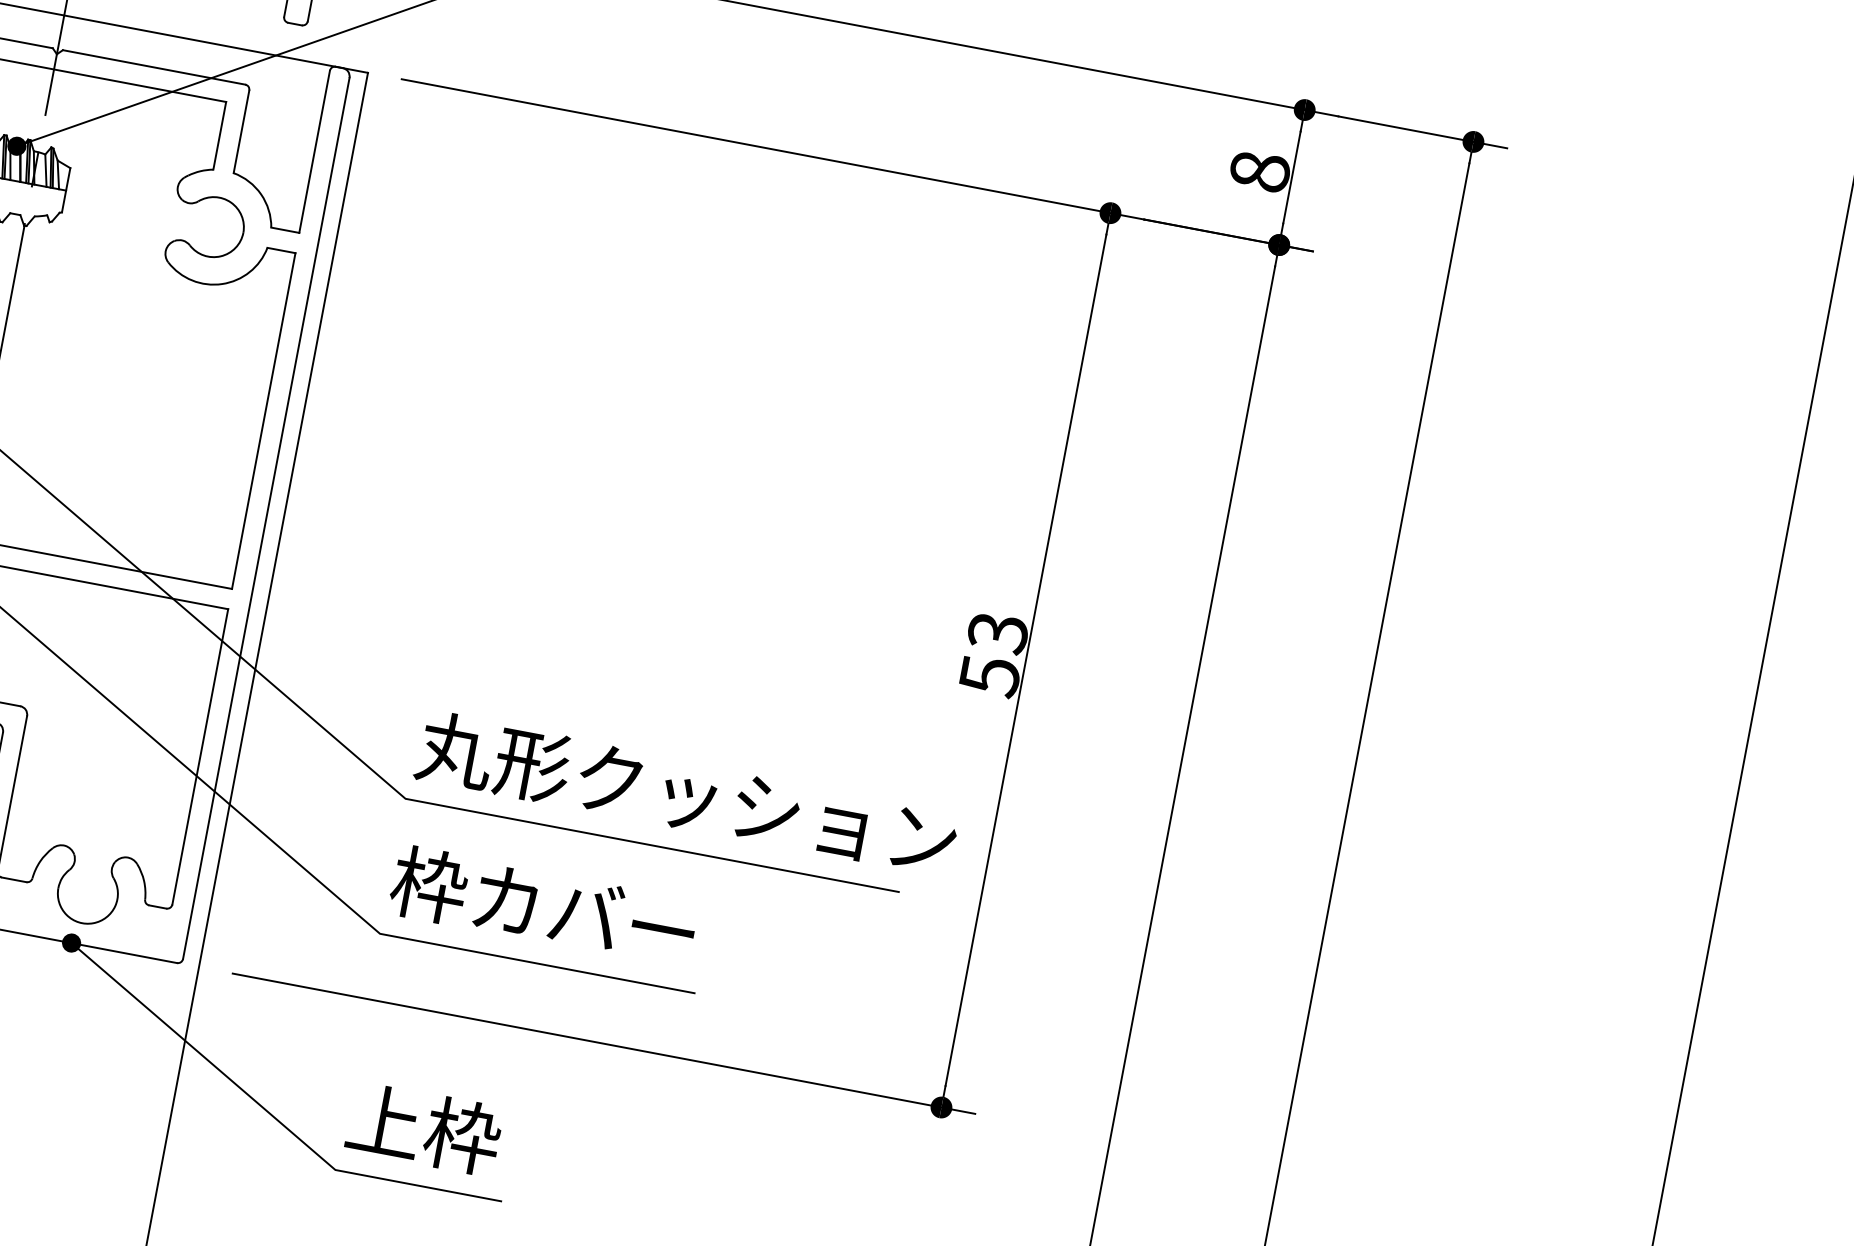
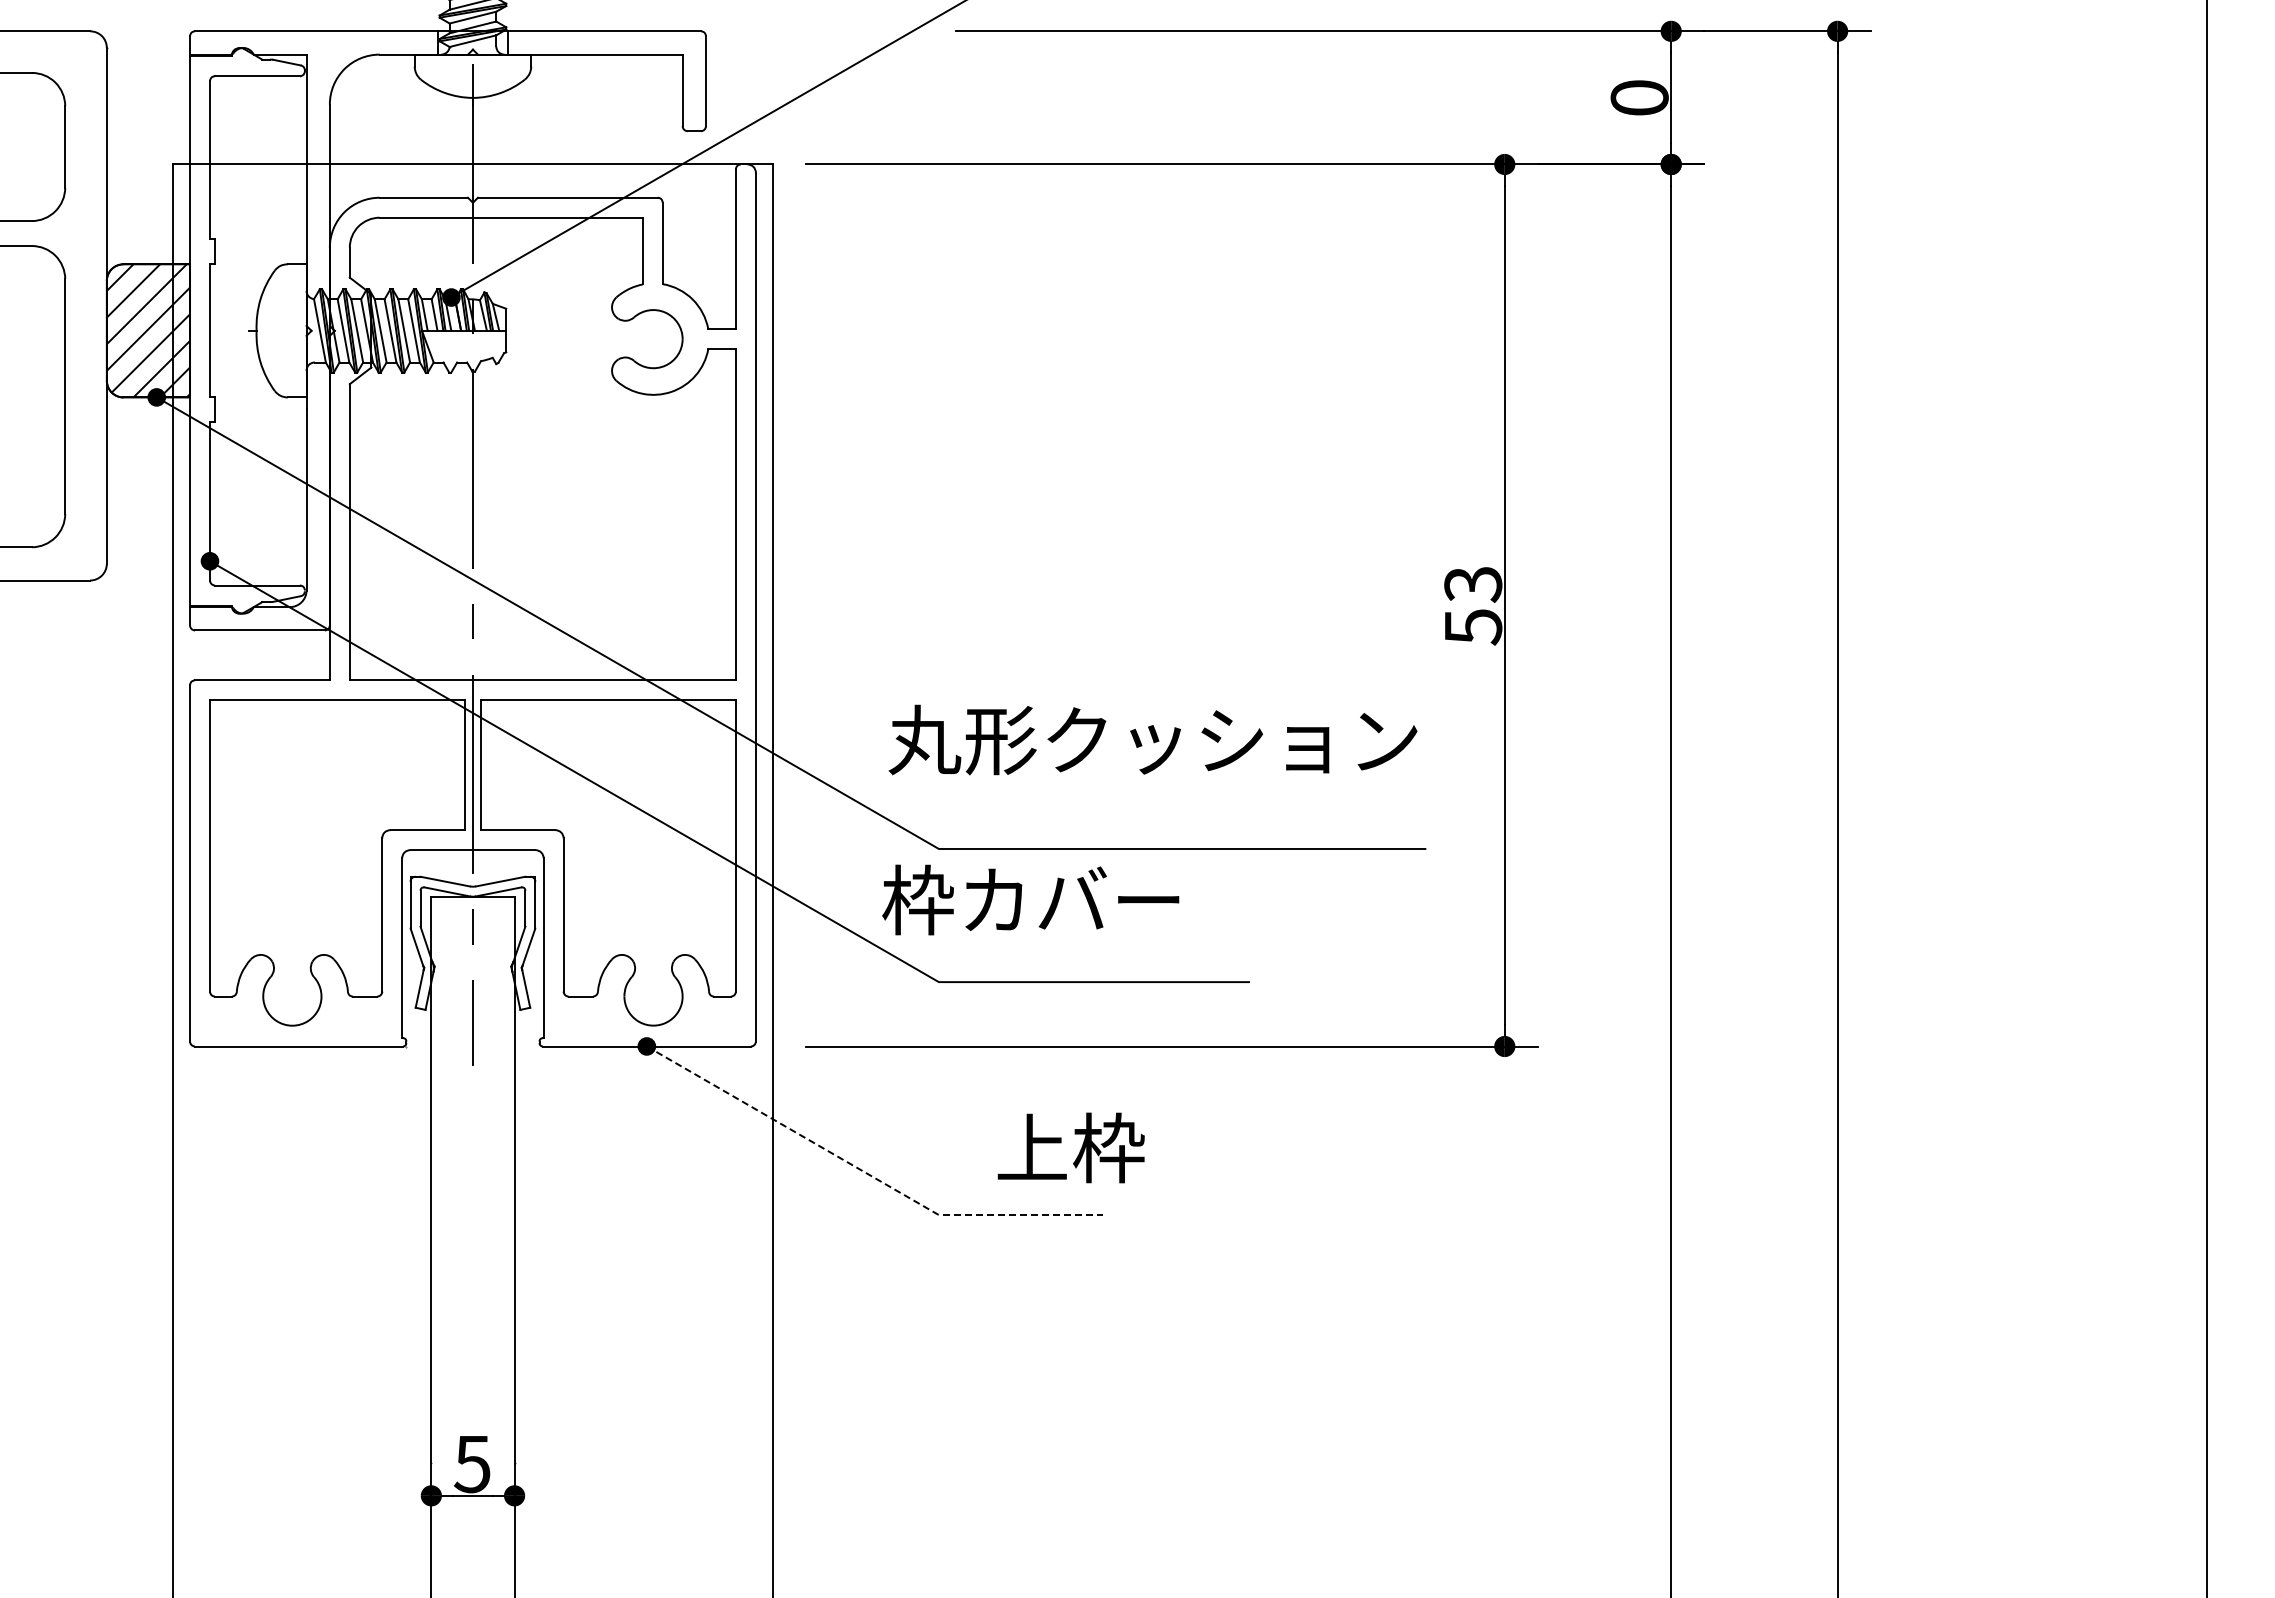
text: (1259, 171) -> (1639, 97), 8 -> 0
text: (686, 793) -> (1152, 739), moved
text: (543, 906) -> (1030, 899), moved
line: (268, 1112) -> (864, 1172), solid -> dashed
text: (423, 1128) -> (1070, 1147), moved

